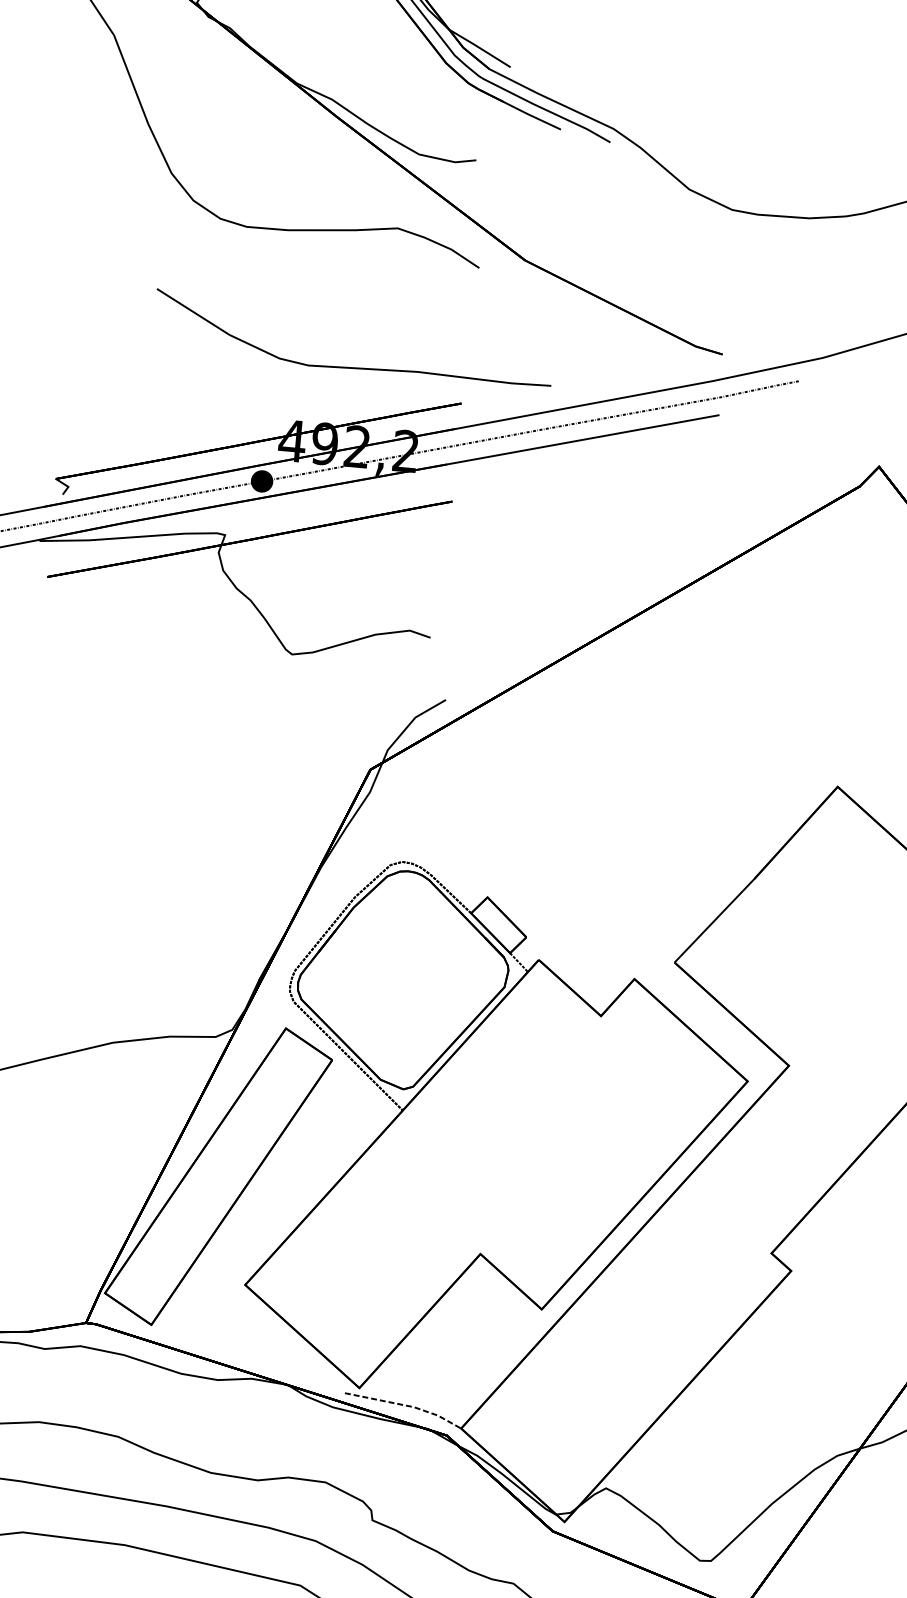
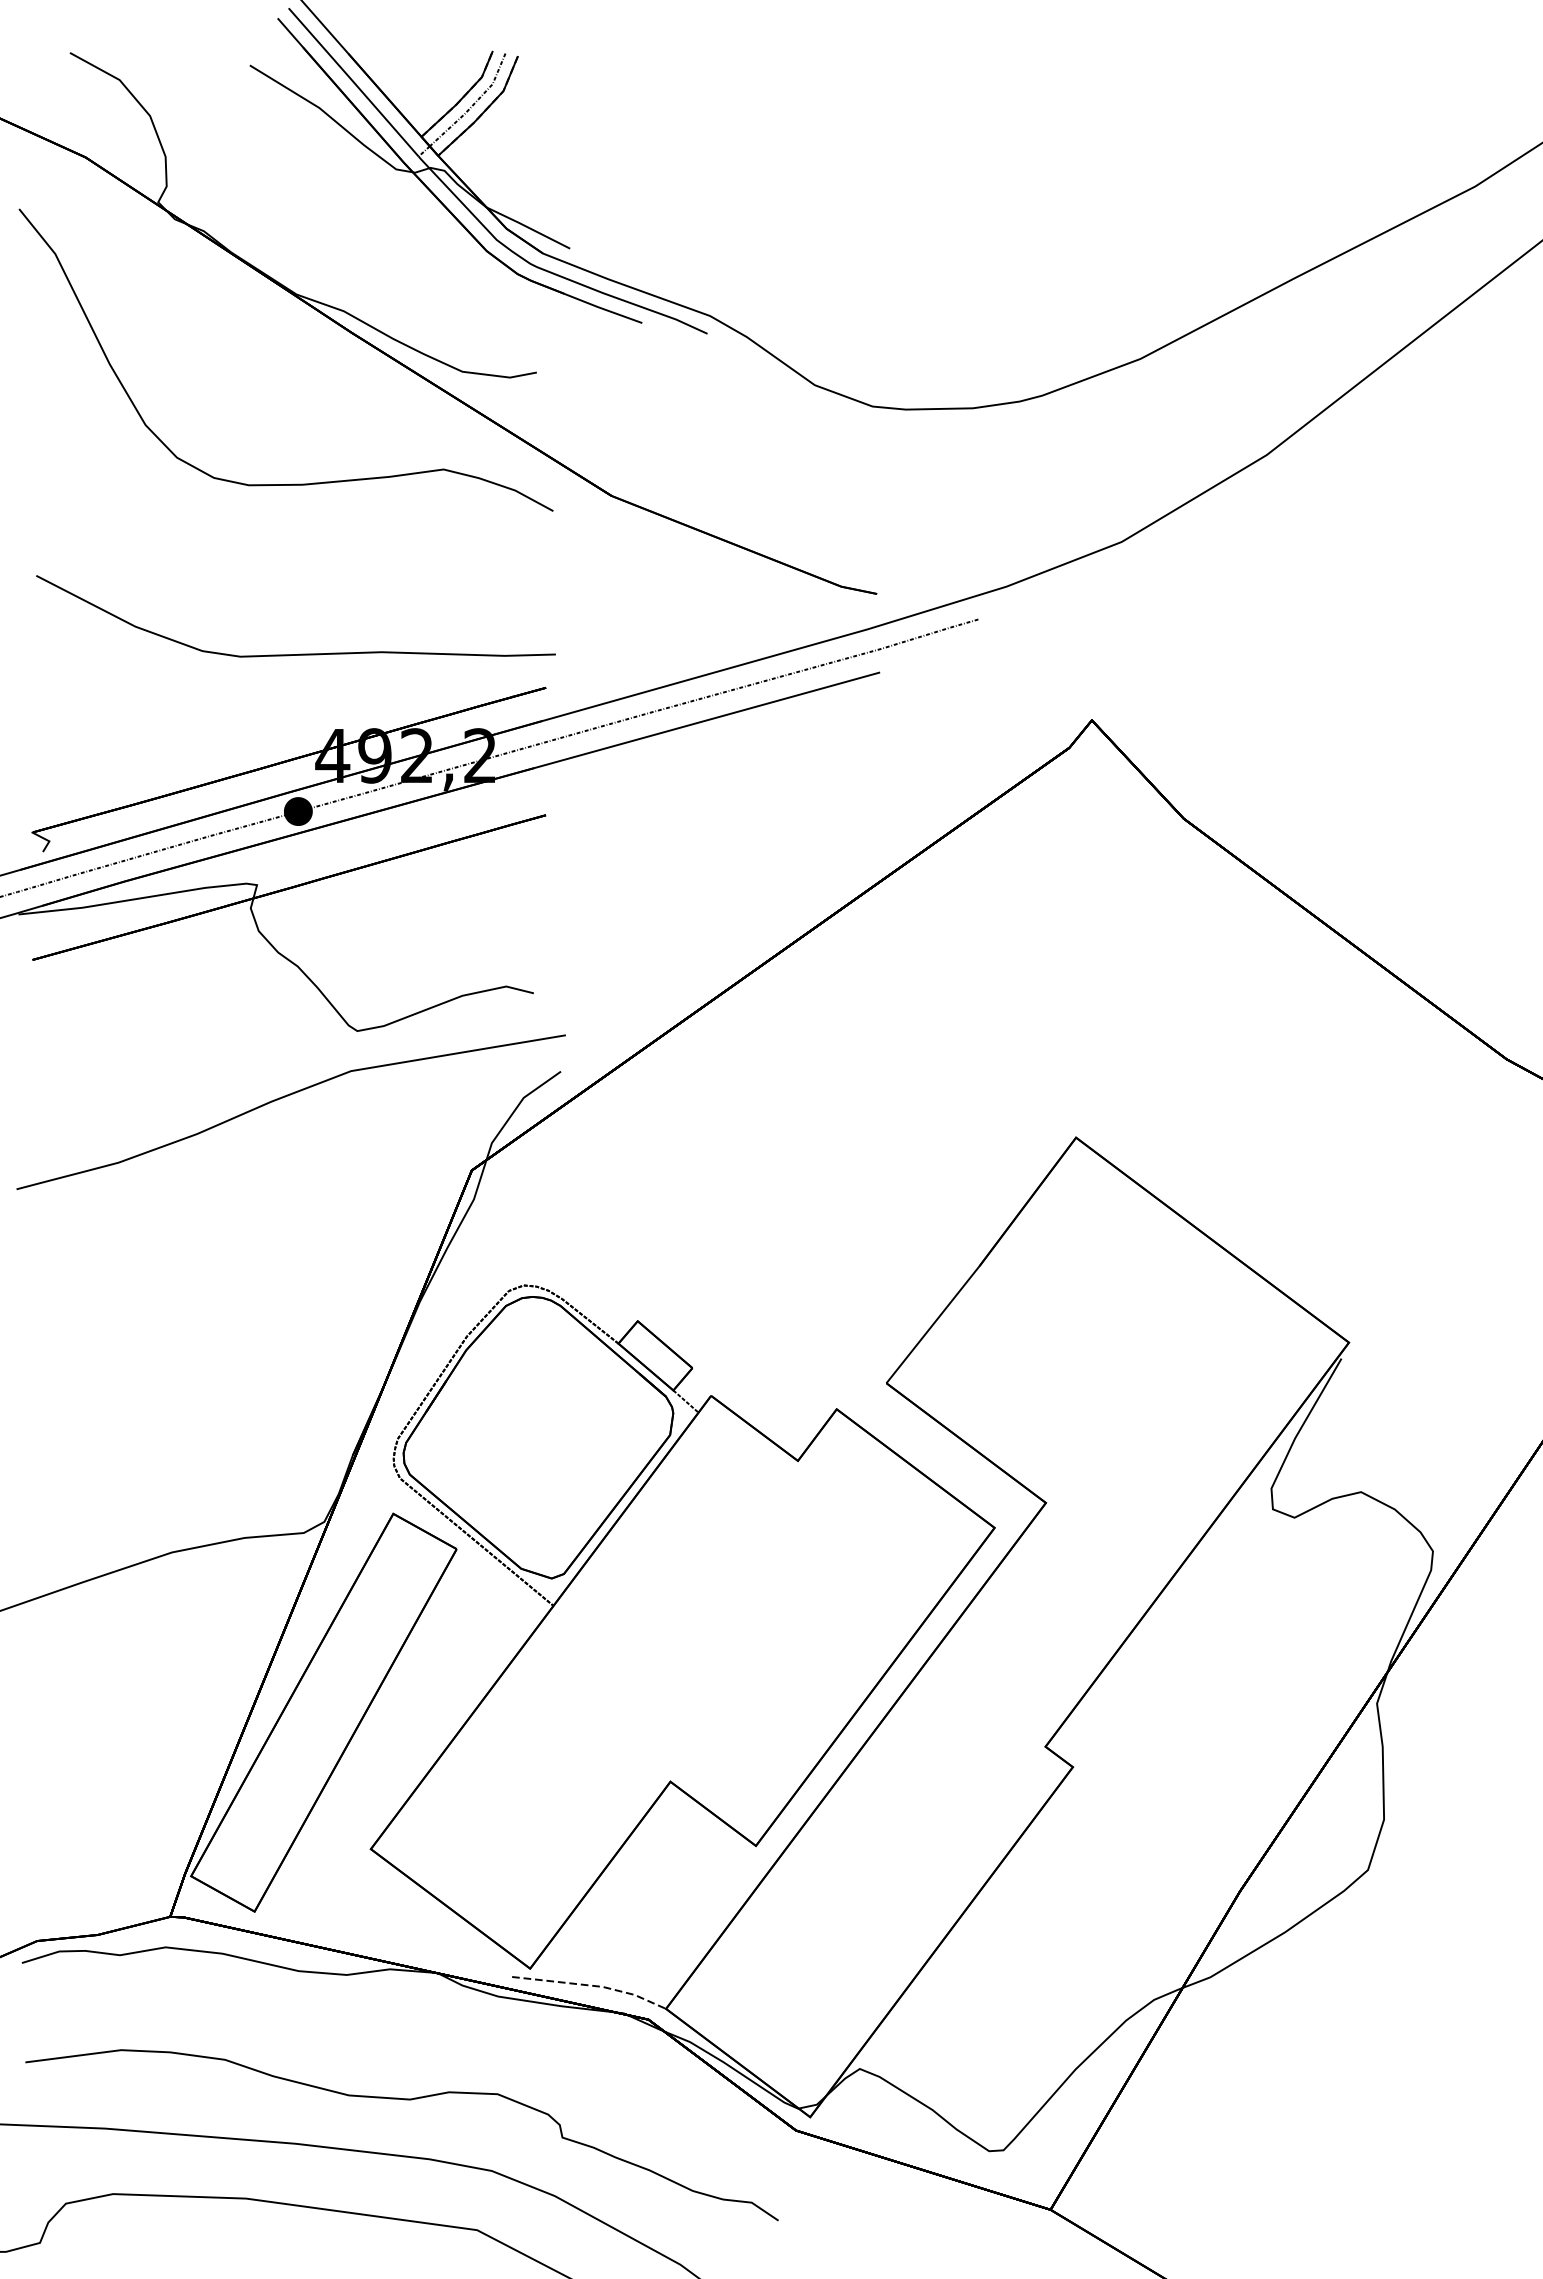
curve: (354, 367) -> (299, 653), moved
curve: (232, 700) -> (285, 1097), added

